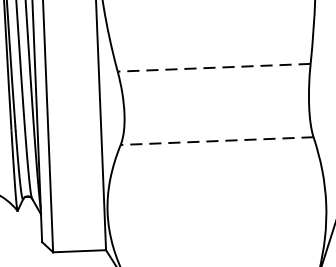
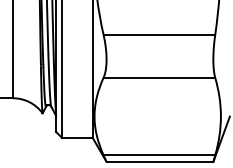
line: (214, 68) -> (159, 35), dashed -> solid
line: (217, 140) -> (159, 77), dashed -> solid

